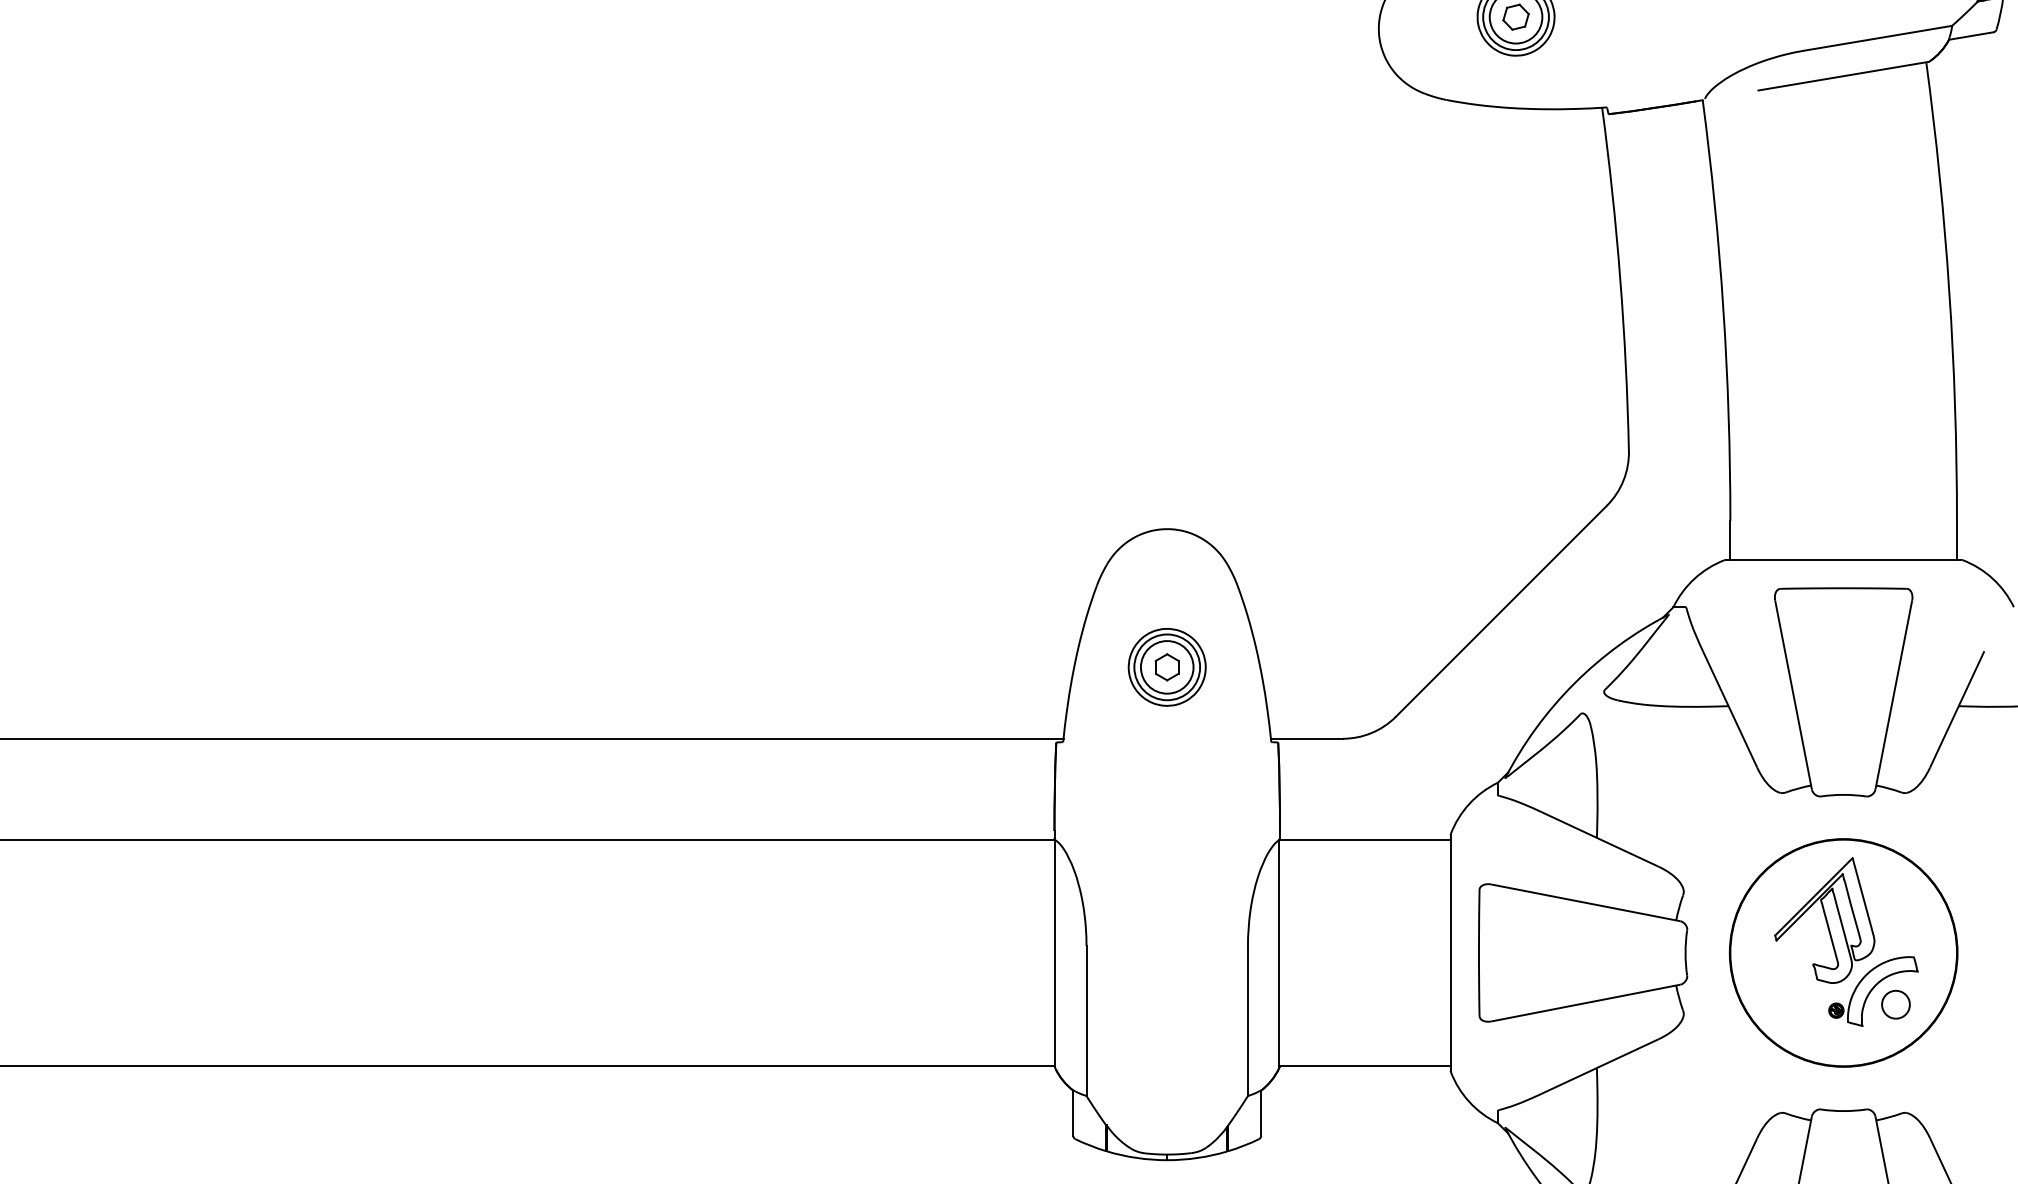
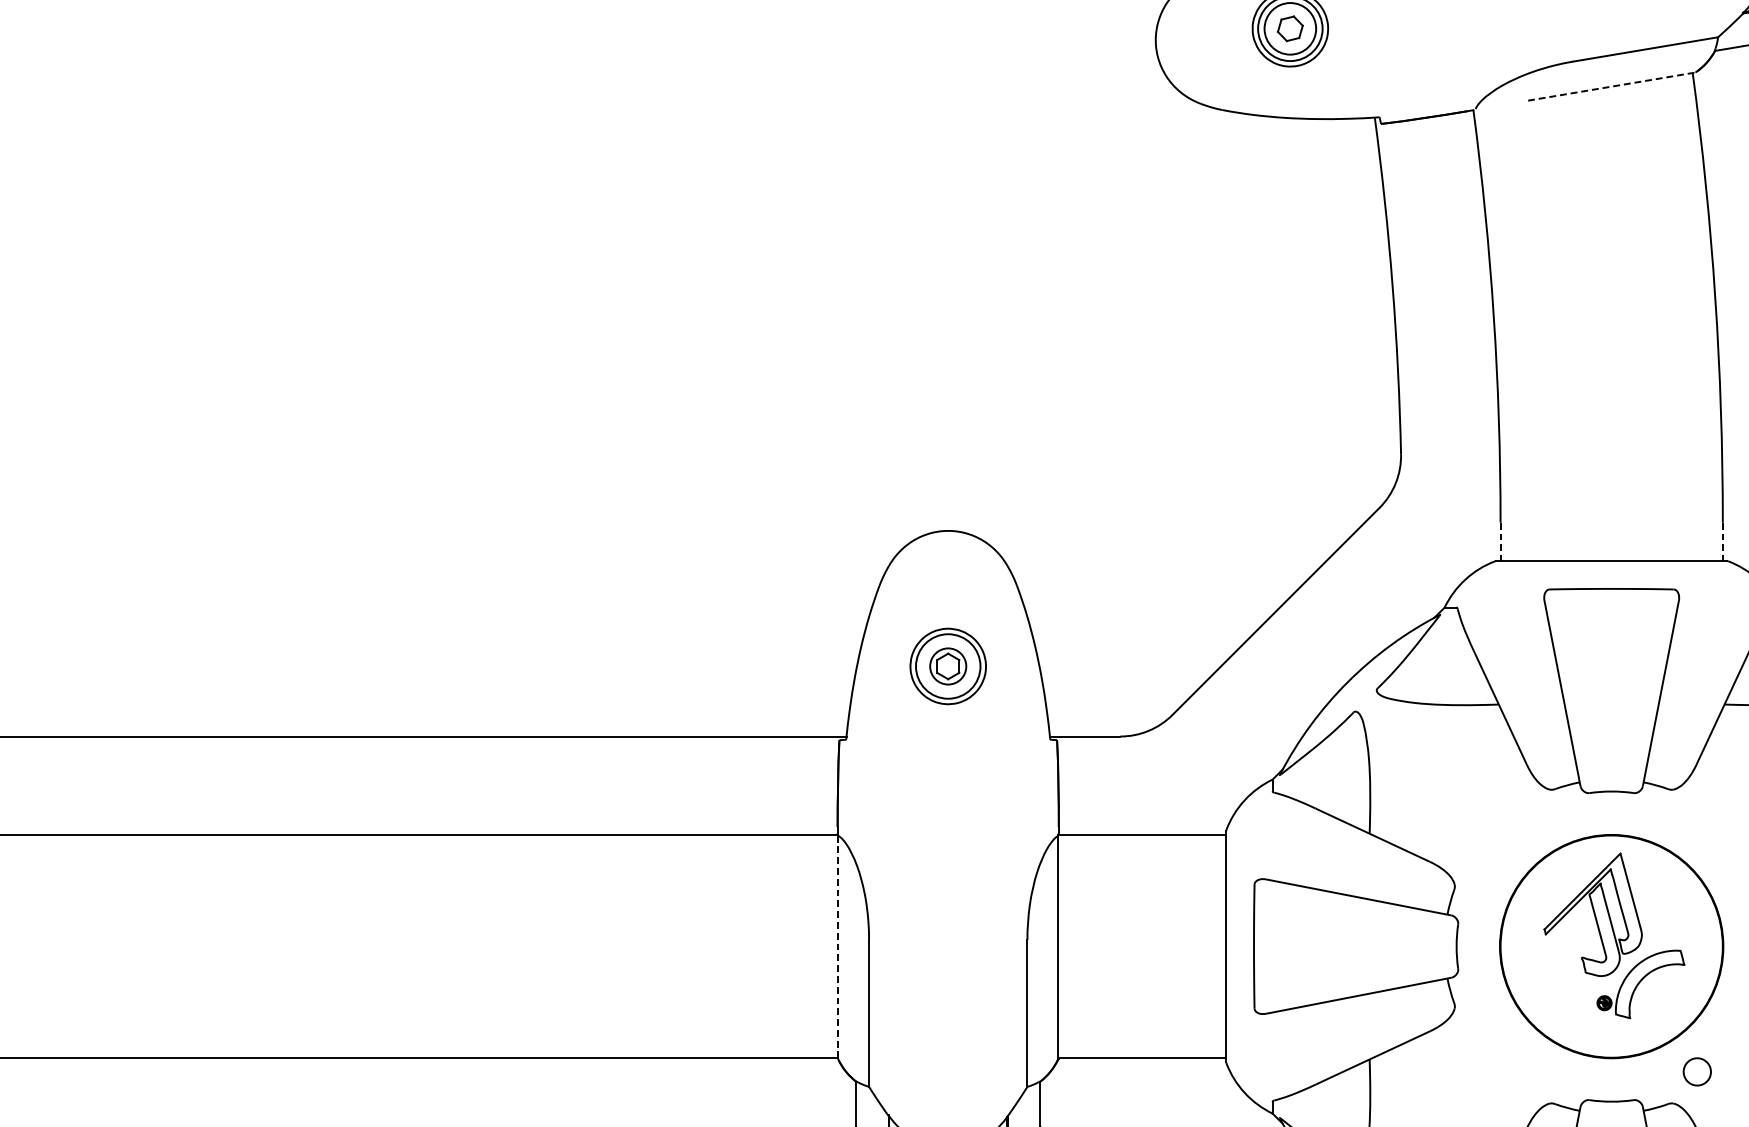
line: (1843, 76) -> (1611, 86), solid -> dashed
line: (1730, 540) -> (1500, 542), solid -> dashed
line: (1956, 540) -> (1722, 542), solid -> dashed
circle: (1166, 667) -> (947, 666), size x0.7
line: (1054, 953) -> (837, 947), solid -> dashed
part: (1895, 1004) -> (1696, 1071), moved

